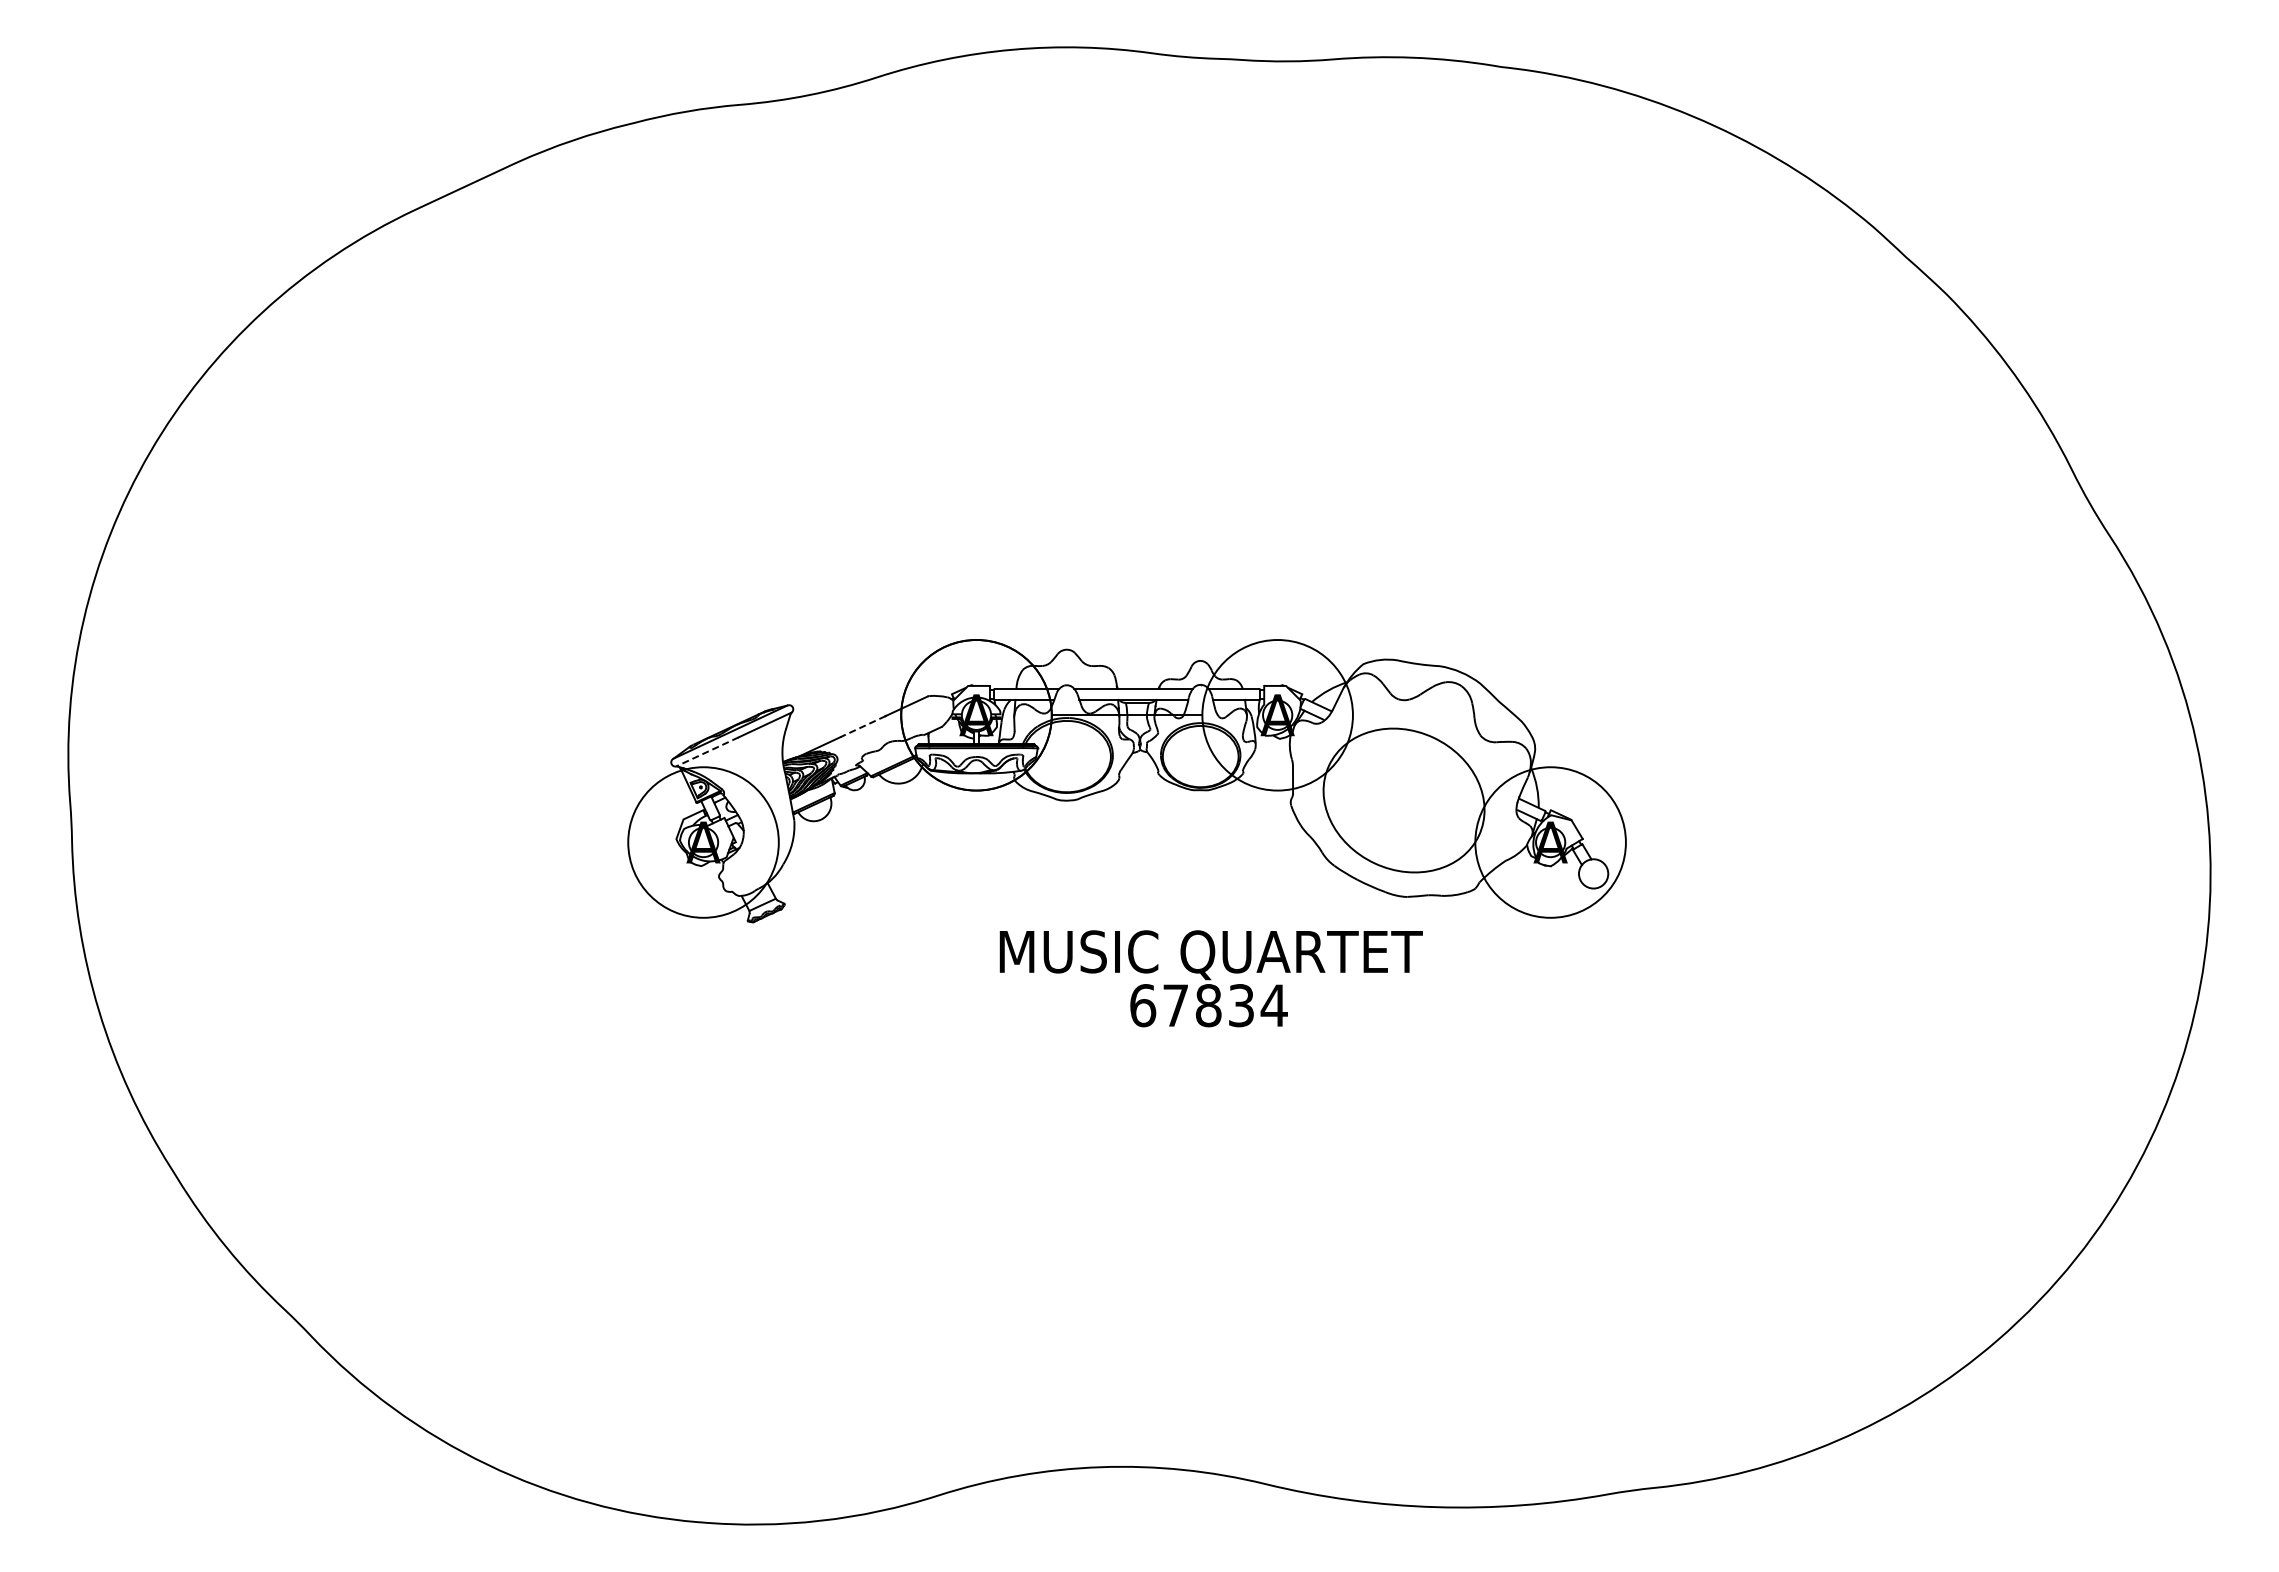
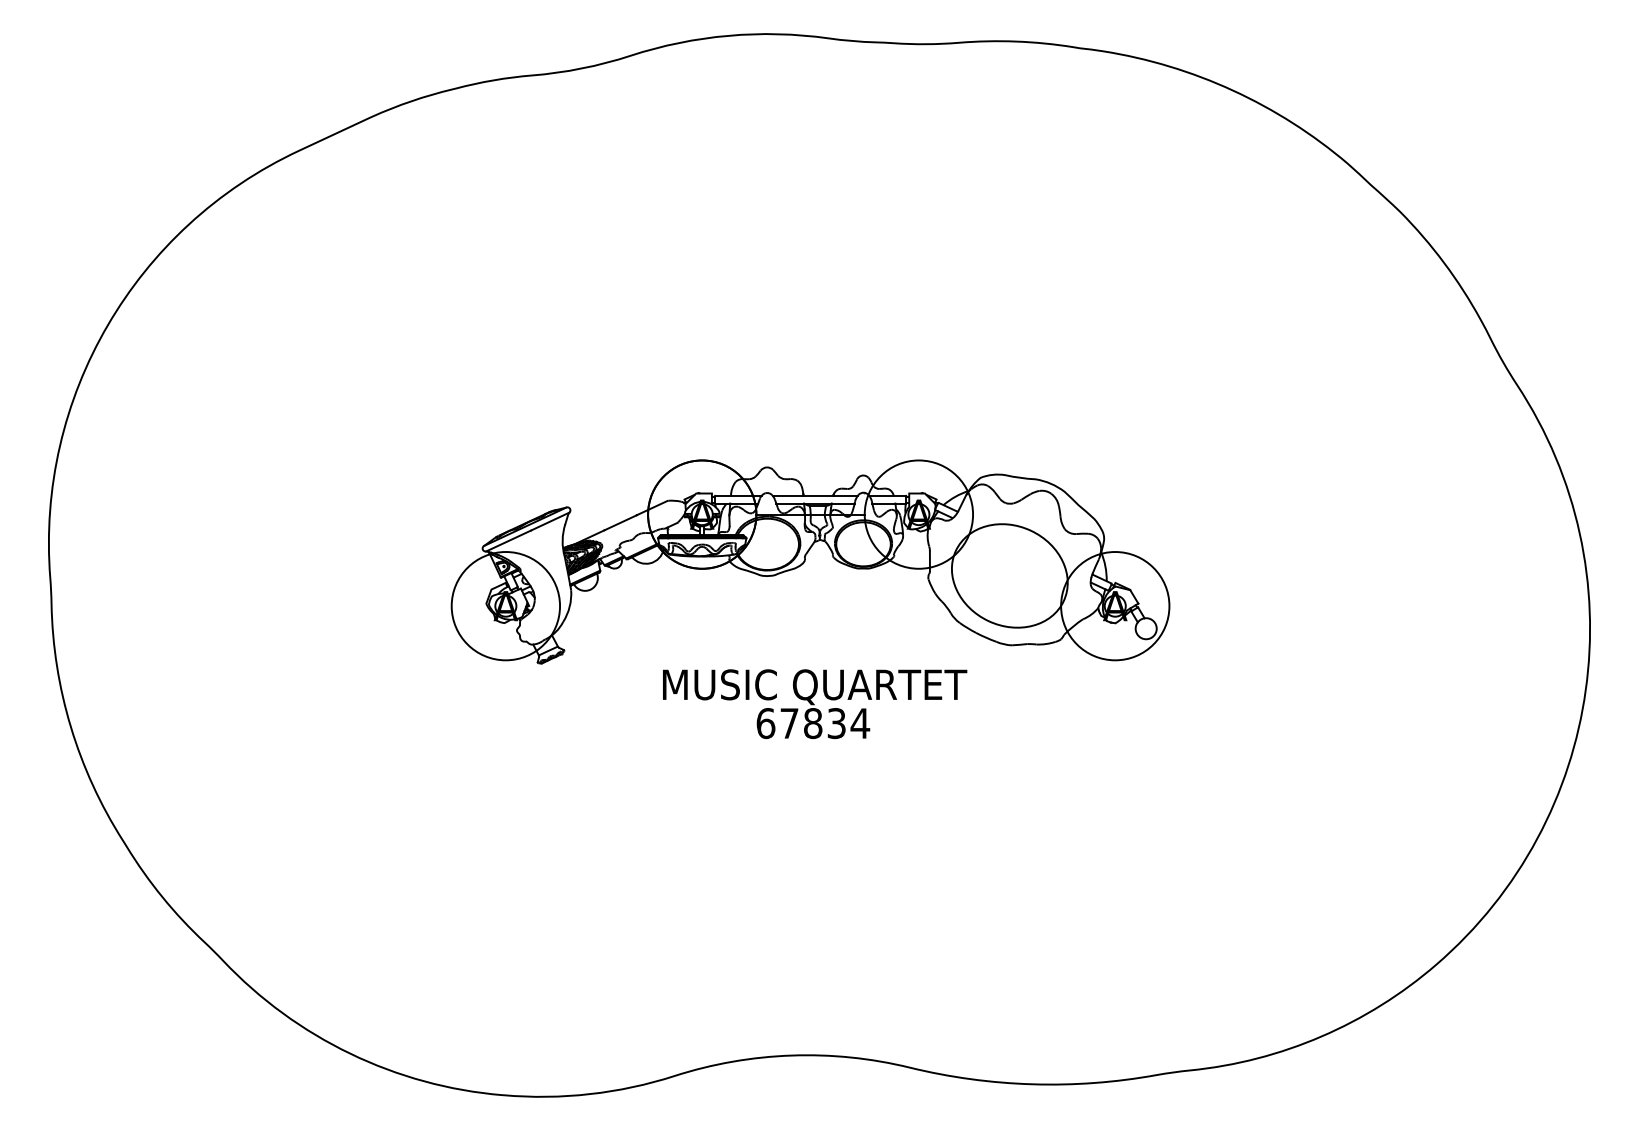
line: (863, 726) -> (620, 522), dashed -> solid
line: (706, 752) -> (507, 541), dashed -> solid
text: (1210, 978) -> (814, 703), moved

